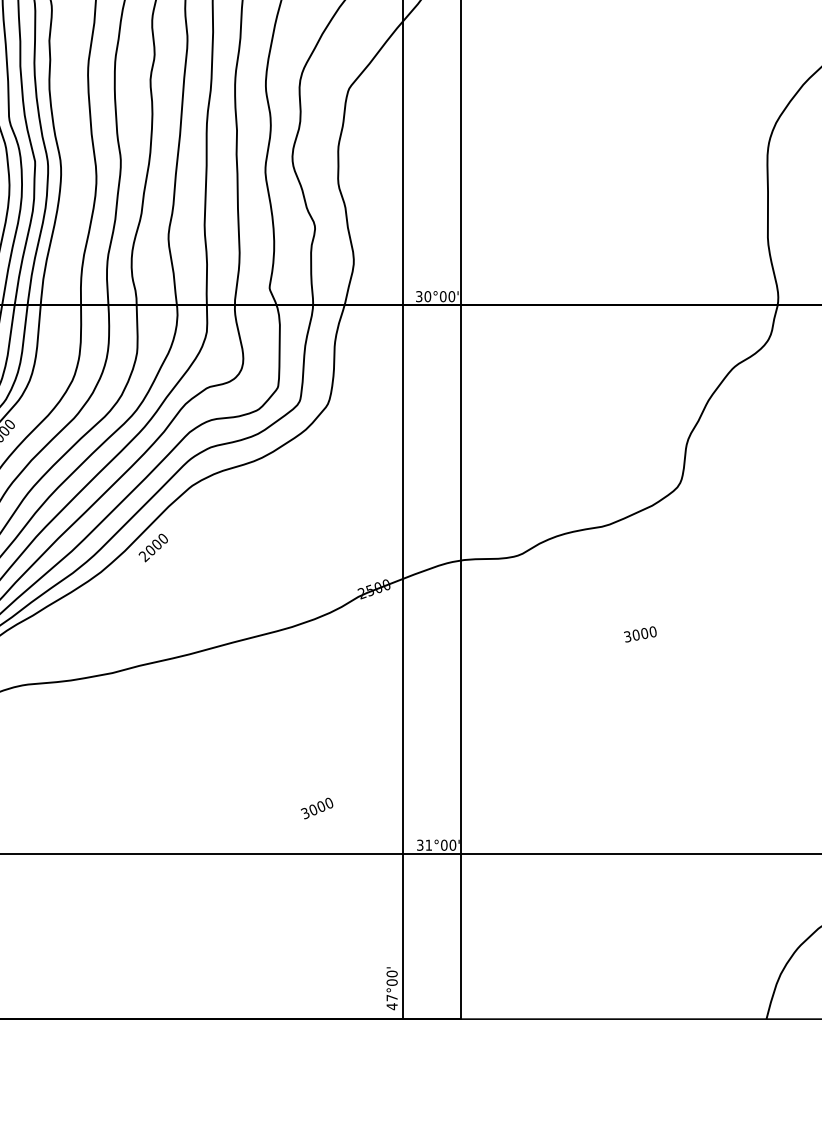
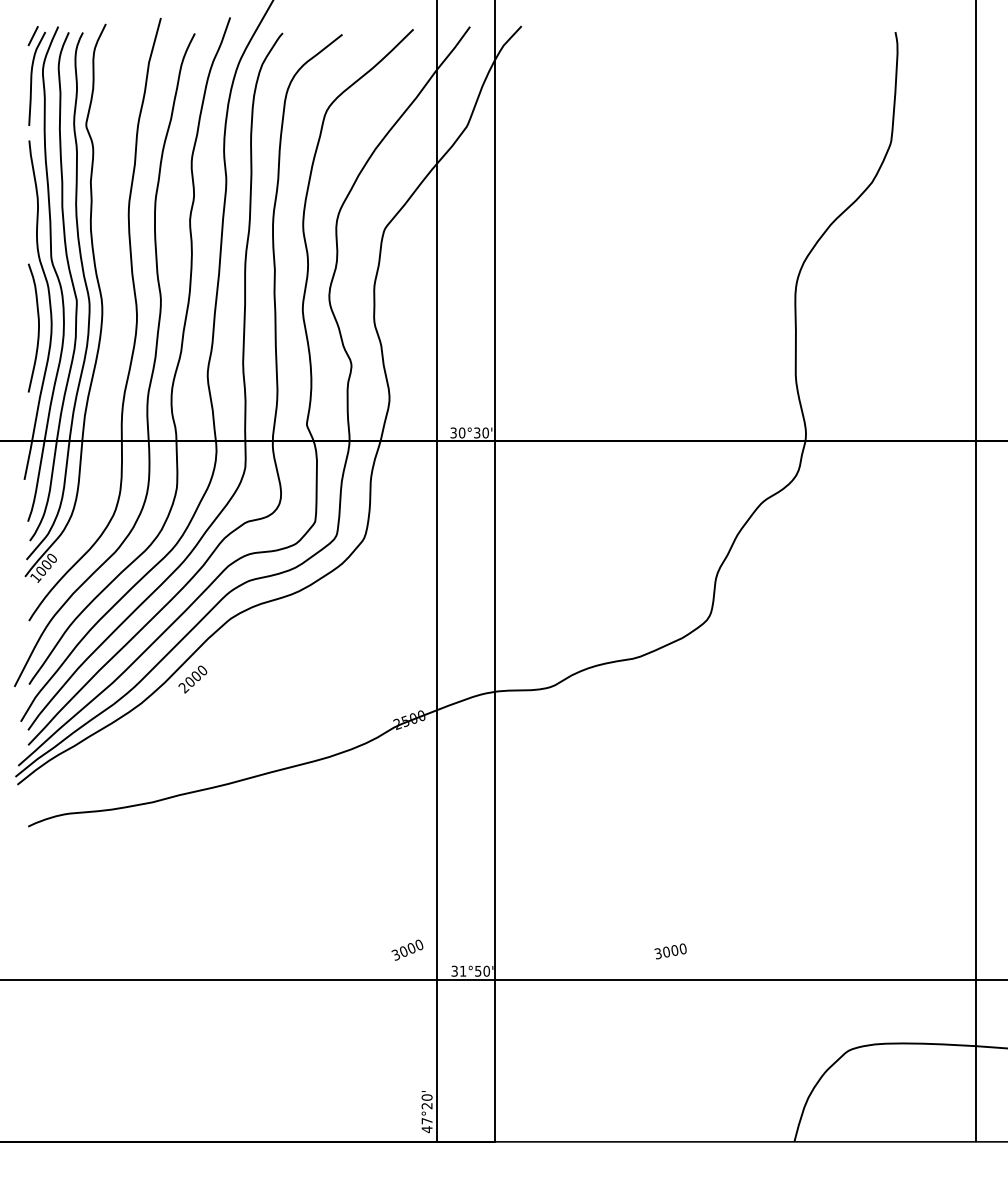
text: (443, 296) -> (477, 432), 30°00' -> 30°30'
text: (640, 634) -> (670, 951), moved
text: (317, 807) -> (407, 949), moved
text: (444, 844) -> (478, 970), 31°00' -> 31°50'
text: (391, 982) -> (426, 1105), 47°00' -> 47°20'

